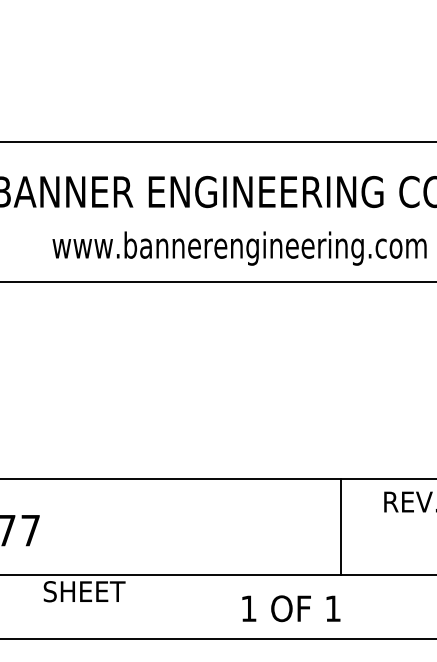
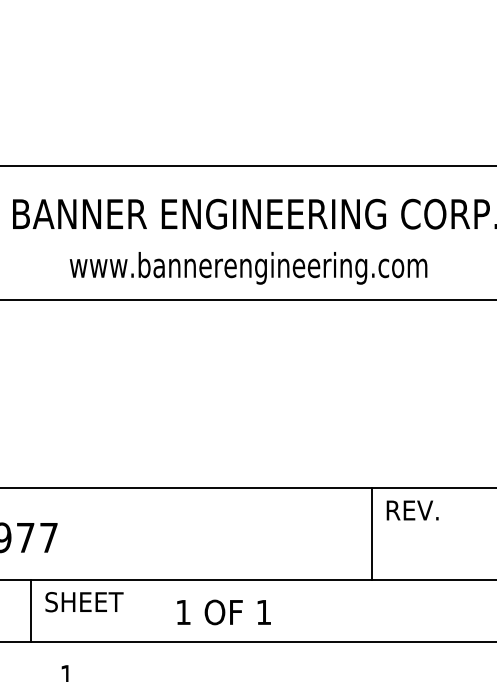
line: (339, 526) -> (371, 533), moved
text: (84, 592) -> (84, 602), moved
line: (12, 606) -> (31, 610), added
text: (290, 608) -> (223, 612), moved

